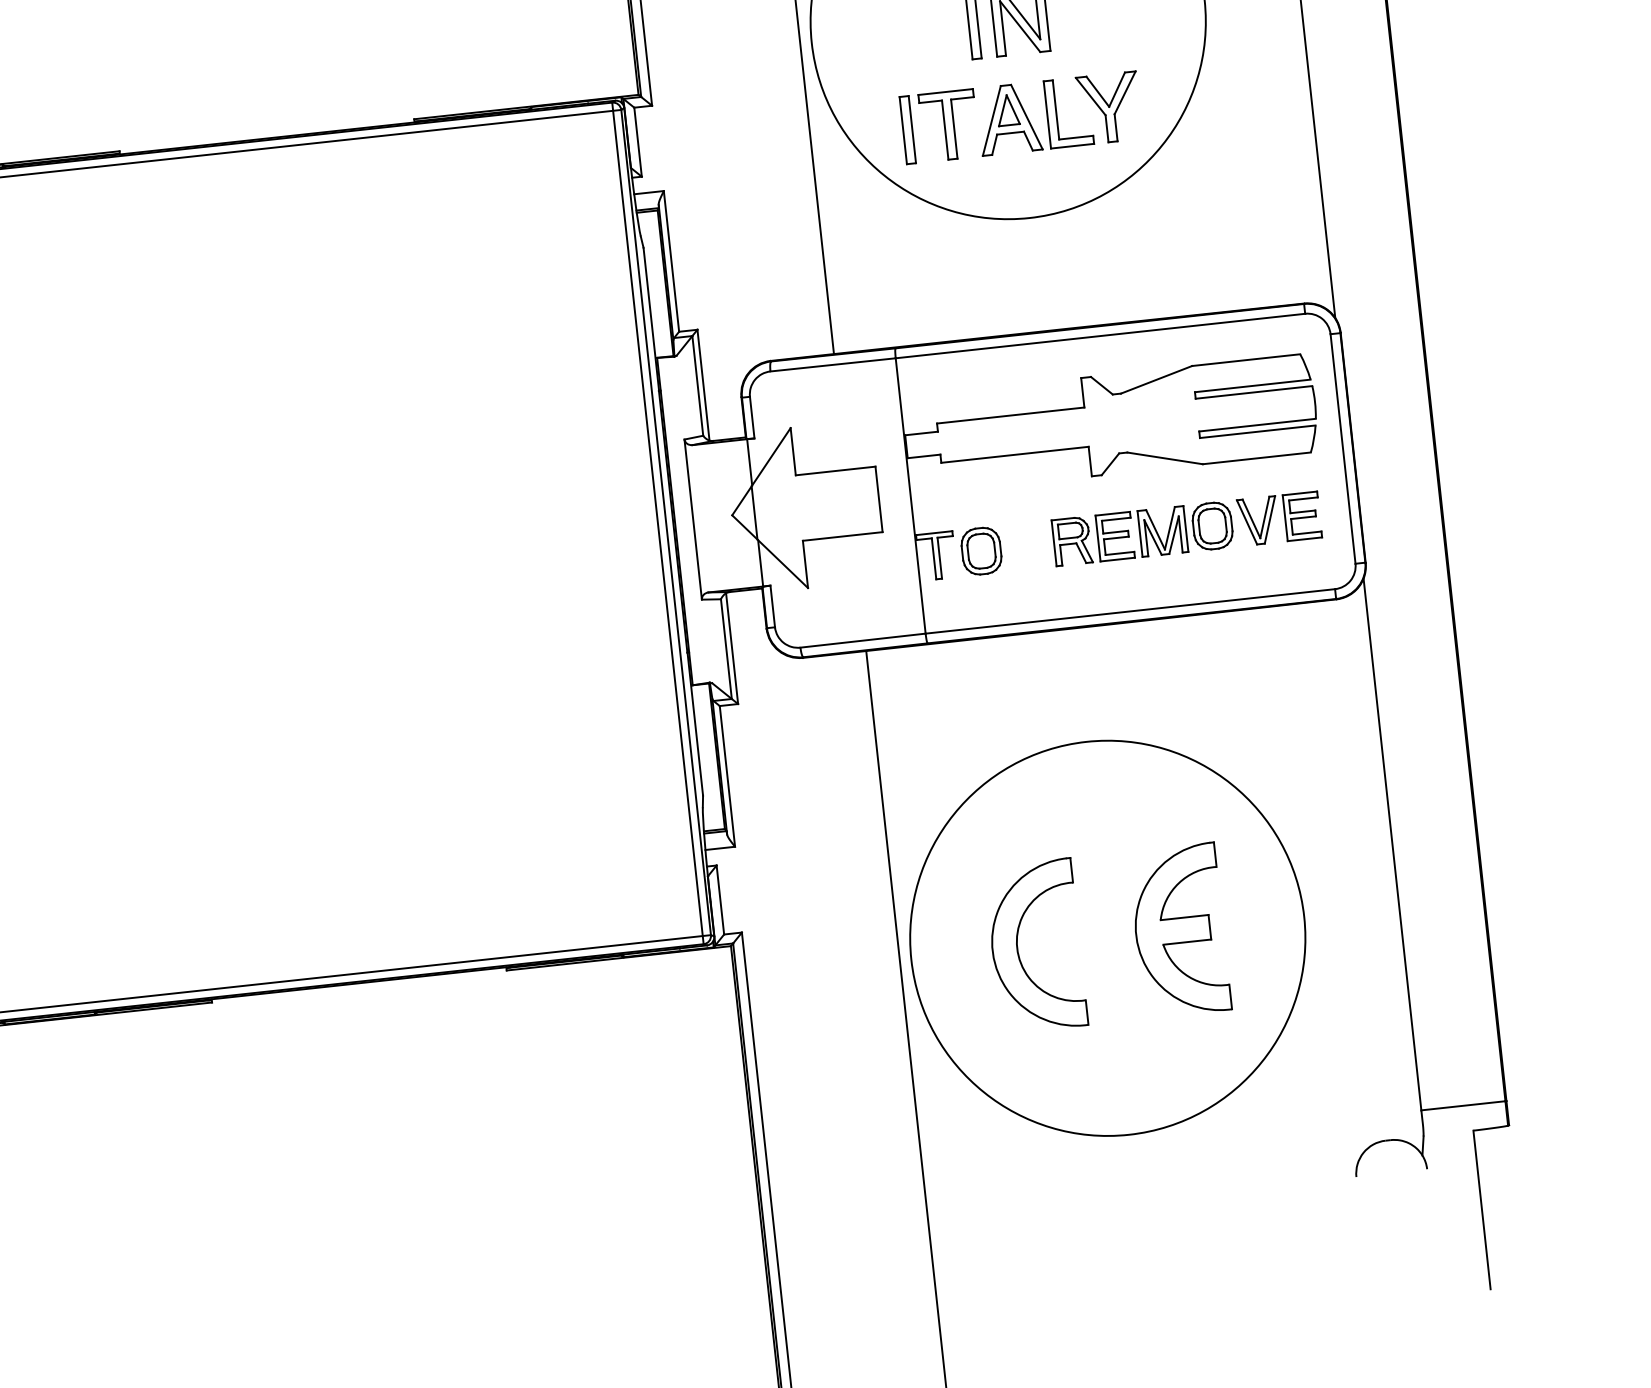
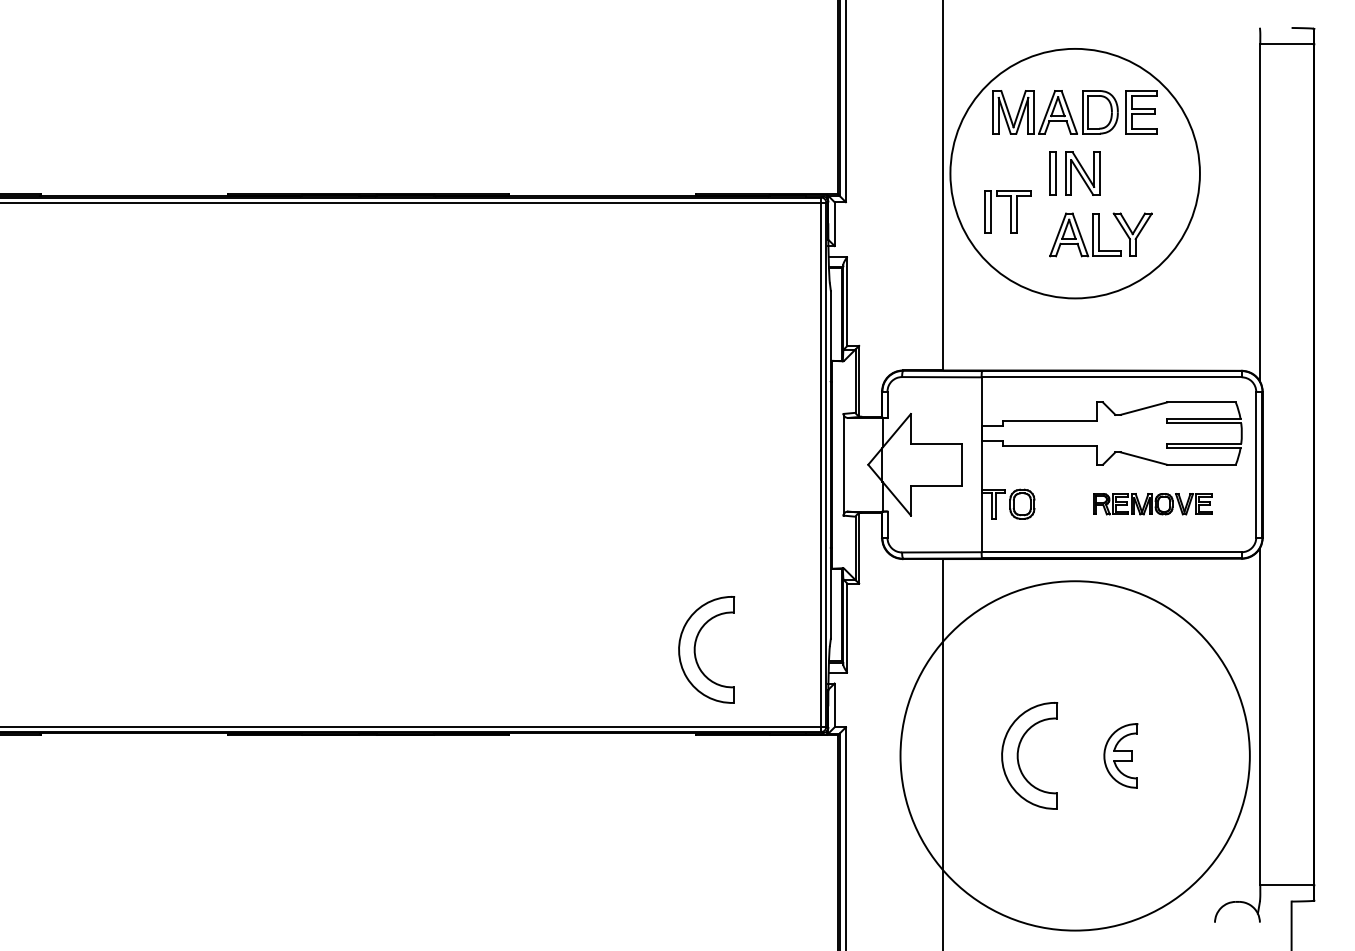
part: (938, 126) -> (1007, 211), moved
part: (1186, 527) -> (1152, 503), size x0.7
part: (491, 835) -> (695, 649), added
part: (1179, 929) -> (1120, 755), size x0.6
circle: (1106, 937) -> (1074, 755), size x1.4

